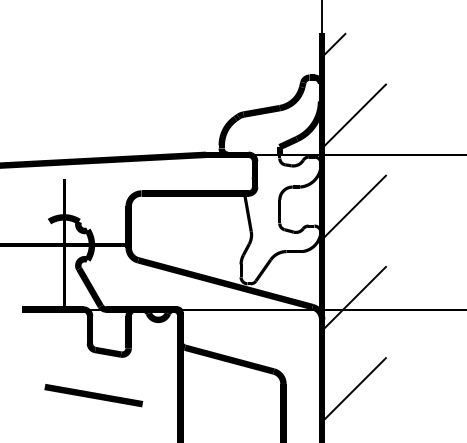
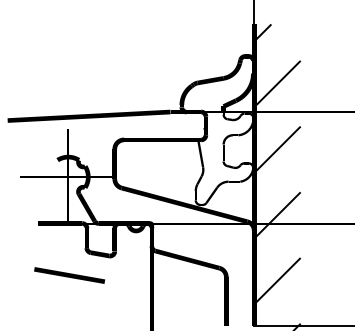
line: (93, 395) -> (69, 275), moved

